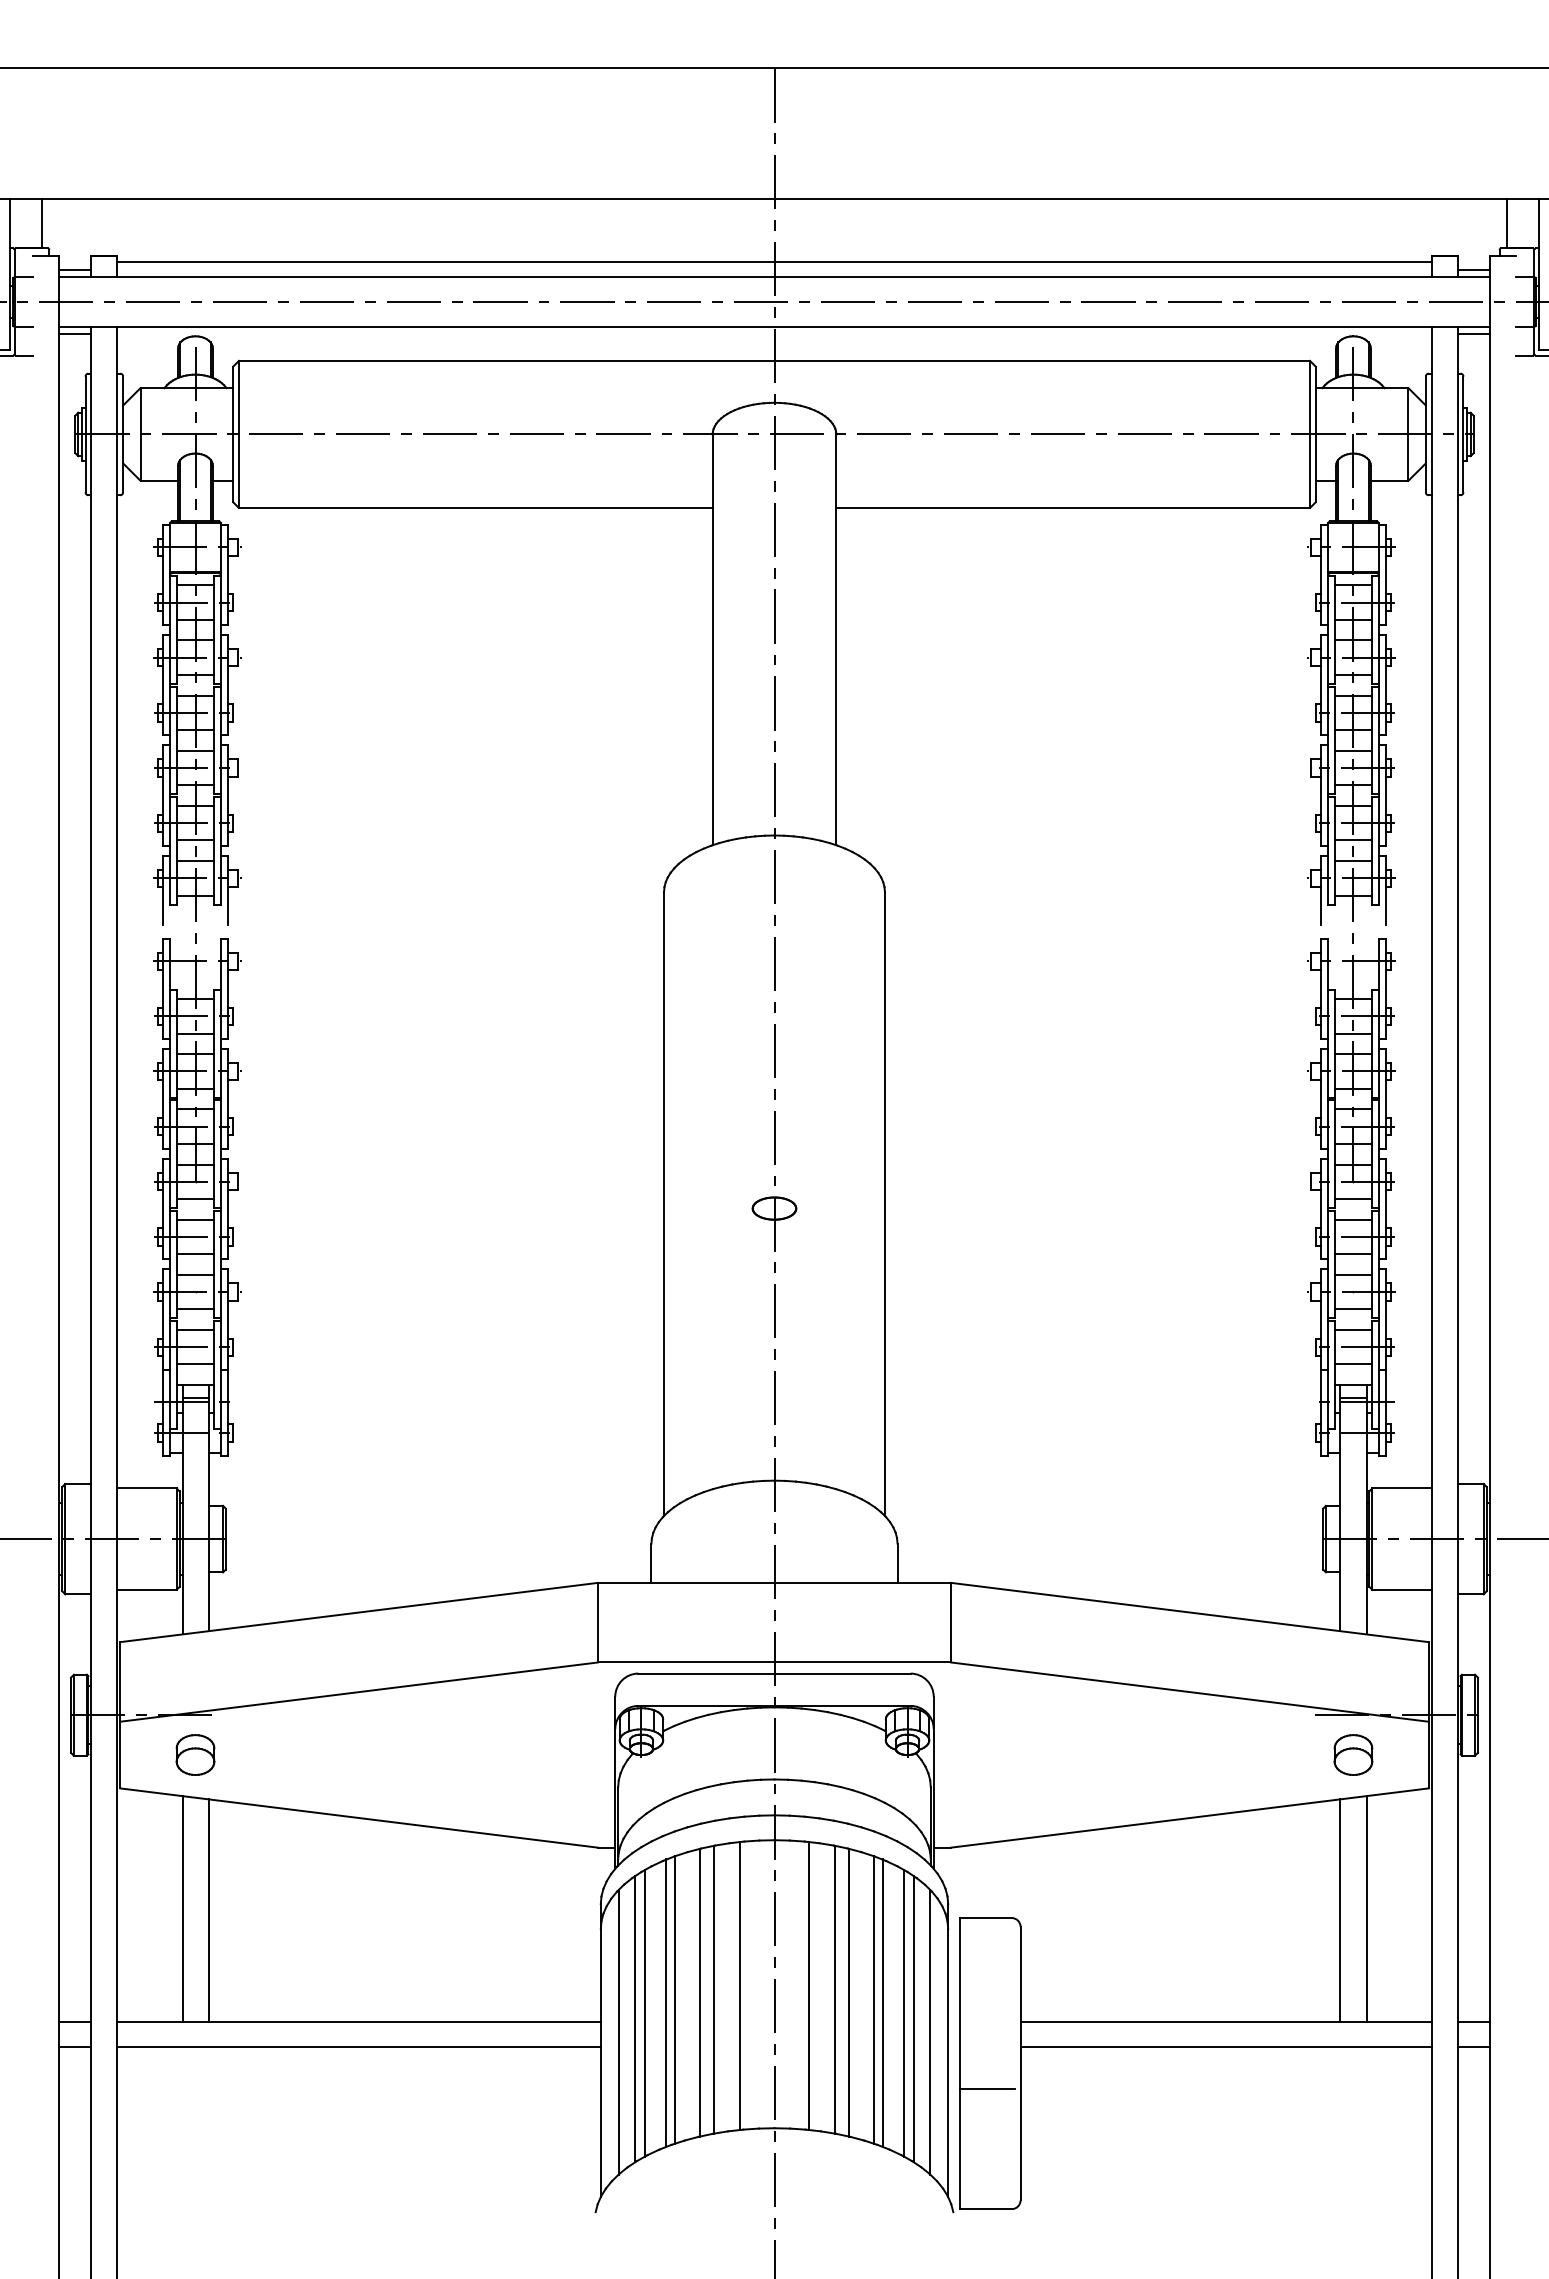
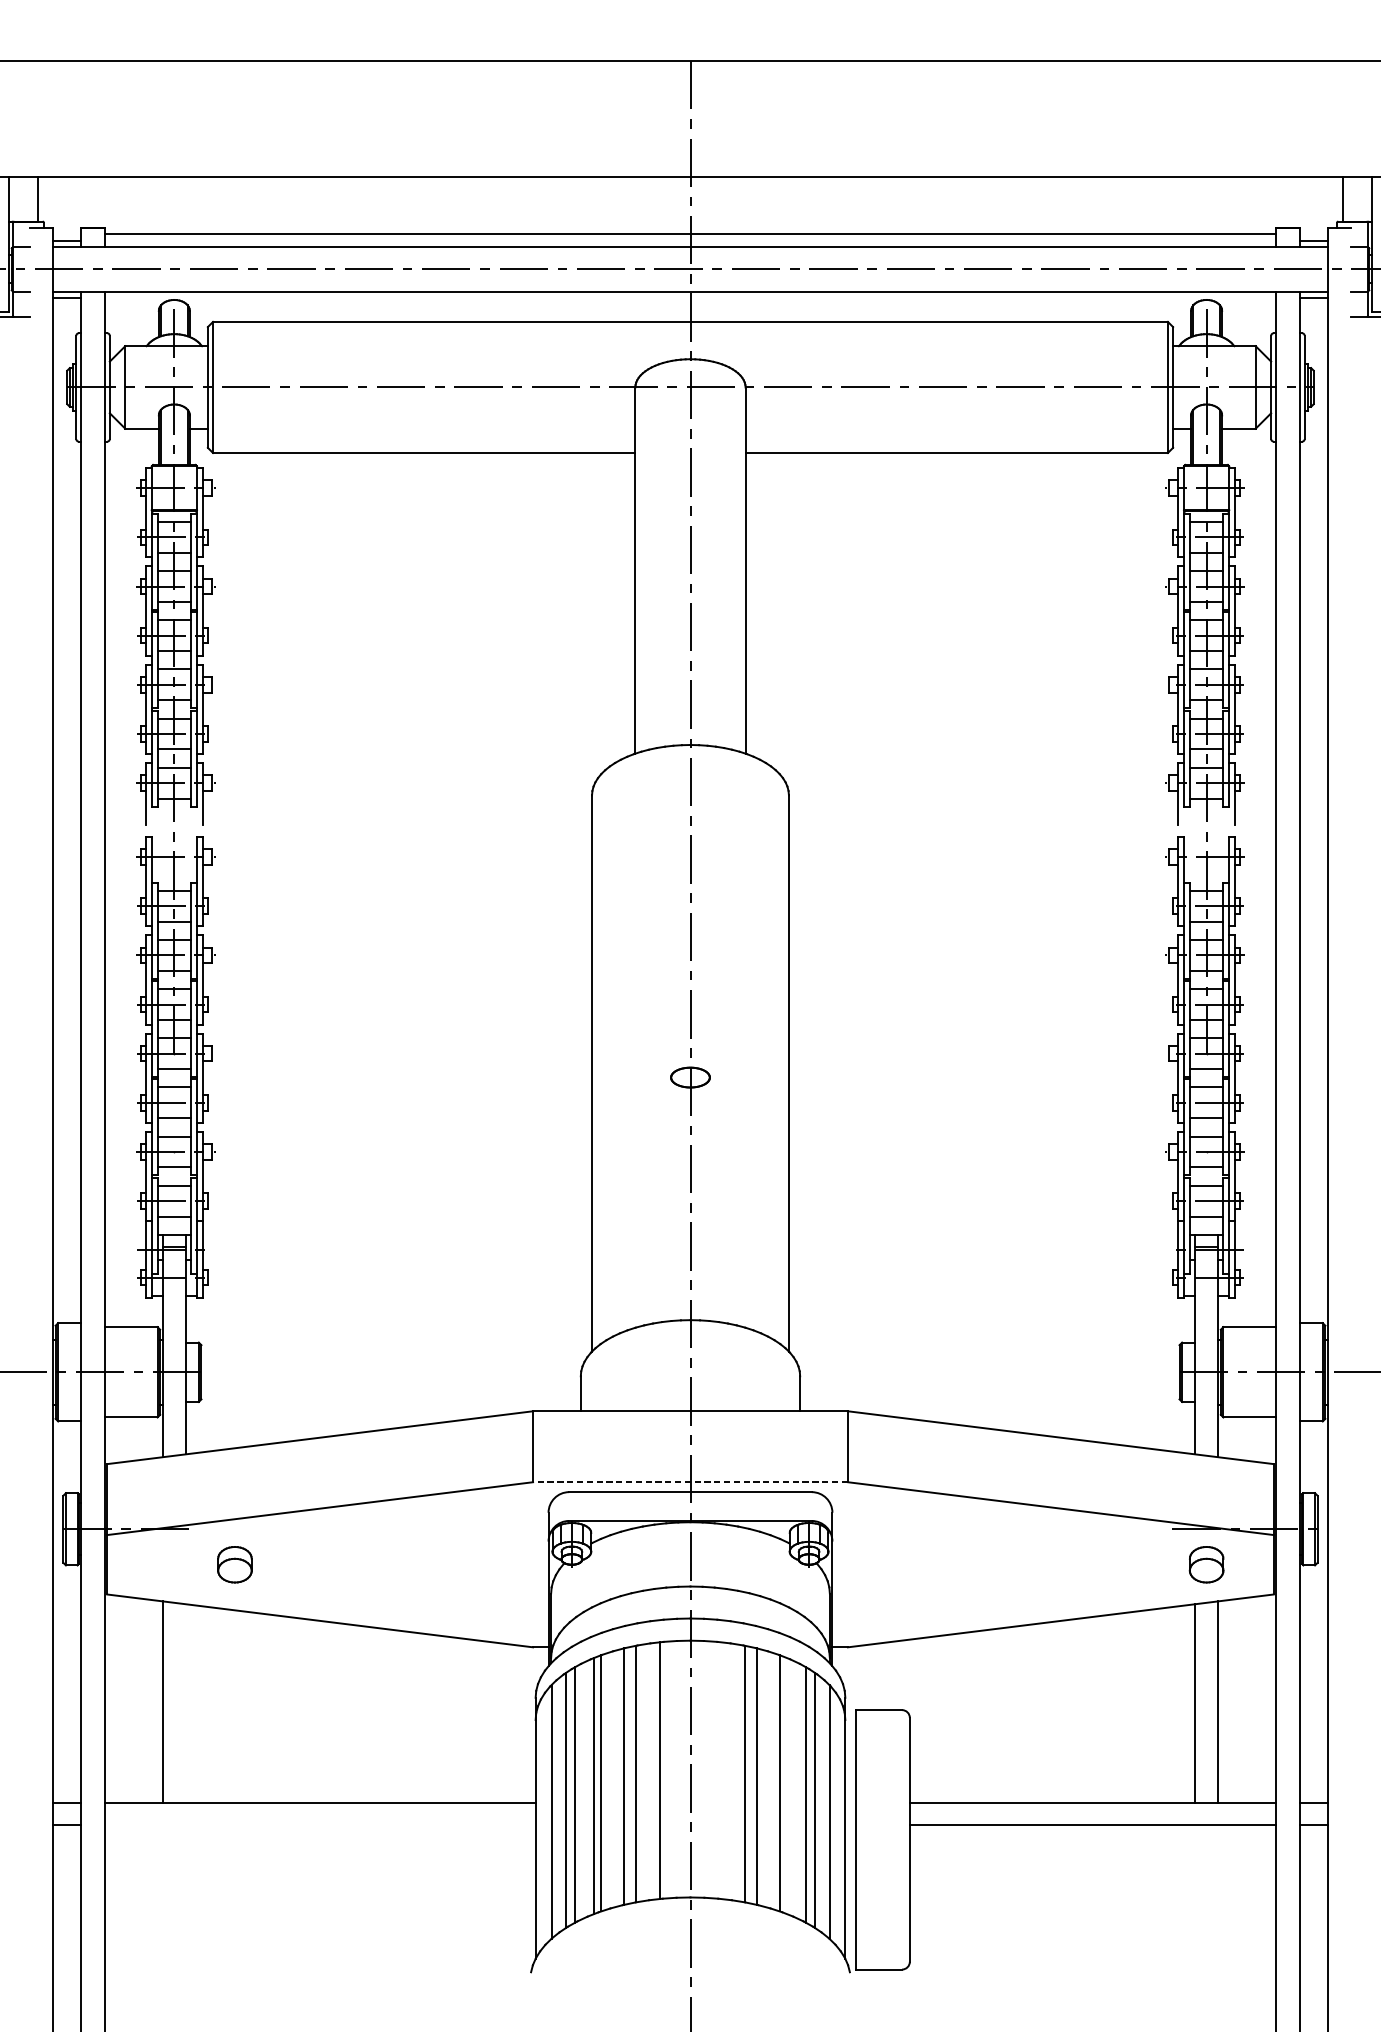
line: (774, 1662) -> (690, 1482), solid -> dashed
part: (195, 1754) -> (234, 1564), moved
line: (208, 1910) -> (185, 1703), removed
line: (808, 1985) -> (720, 1770), removed
line: (882, 2002) -> (786, 1785), removed
line: (358, 2047) -> (319, 1825), removed
line: (987, 2089) -> (880, 1862), removed

